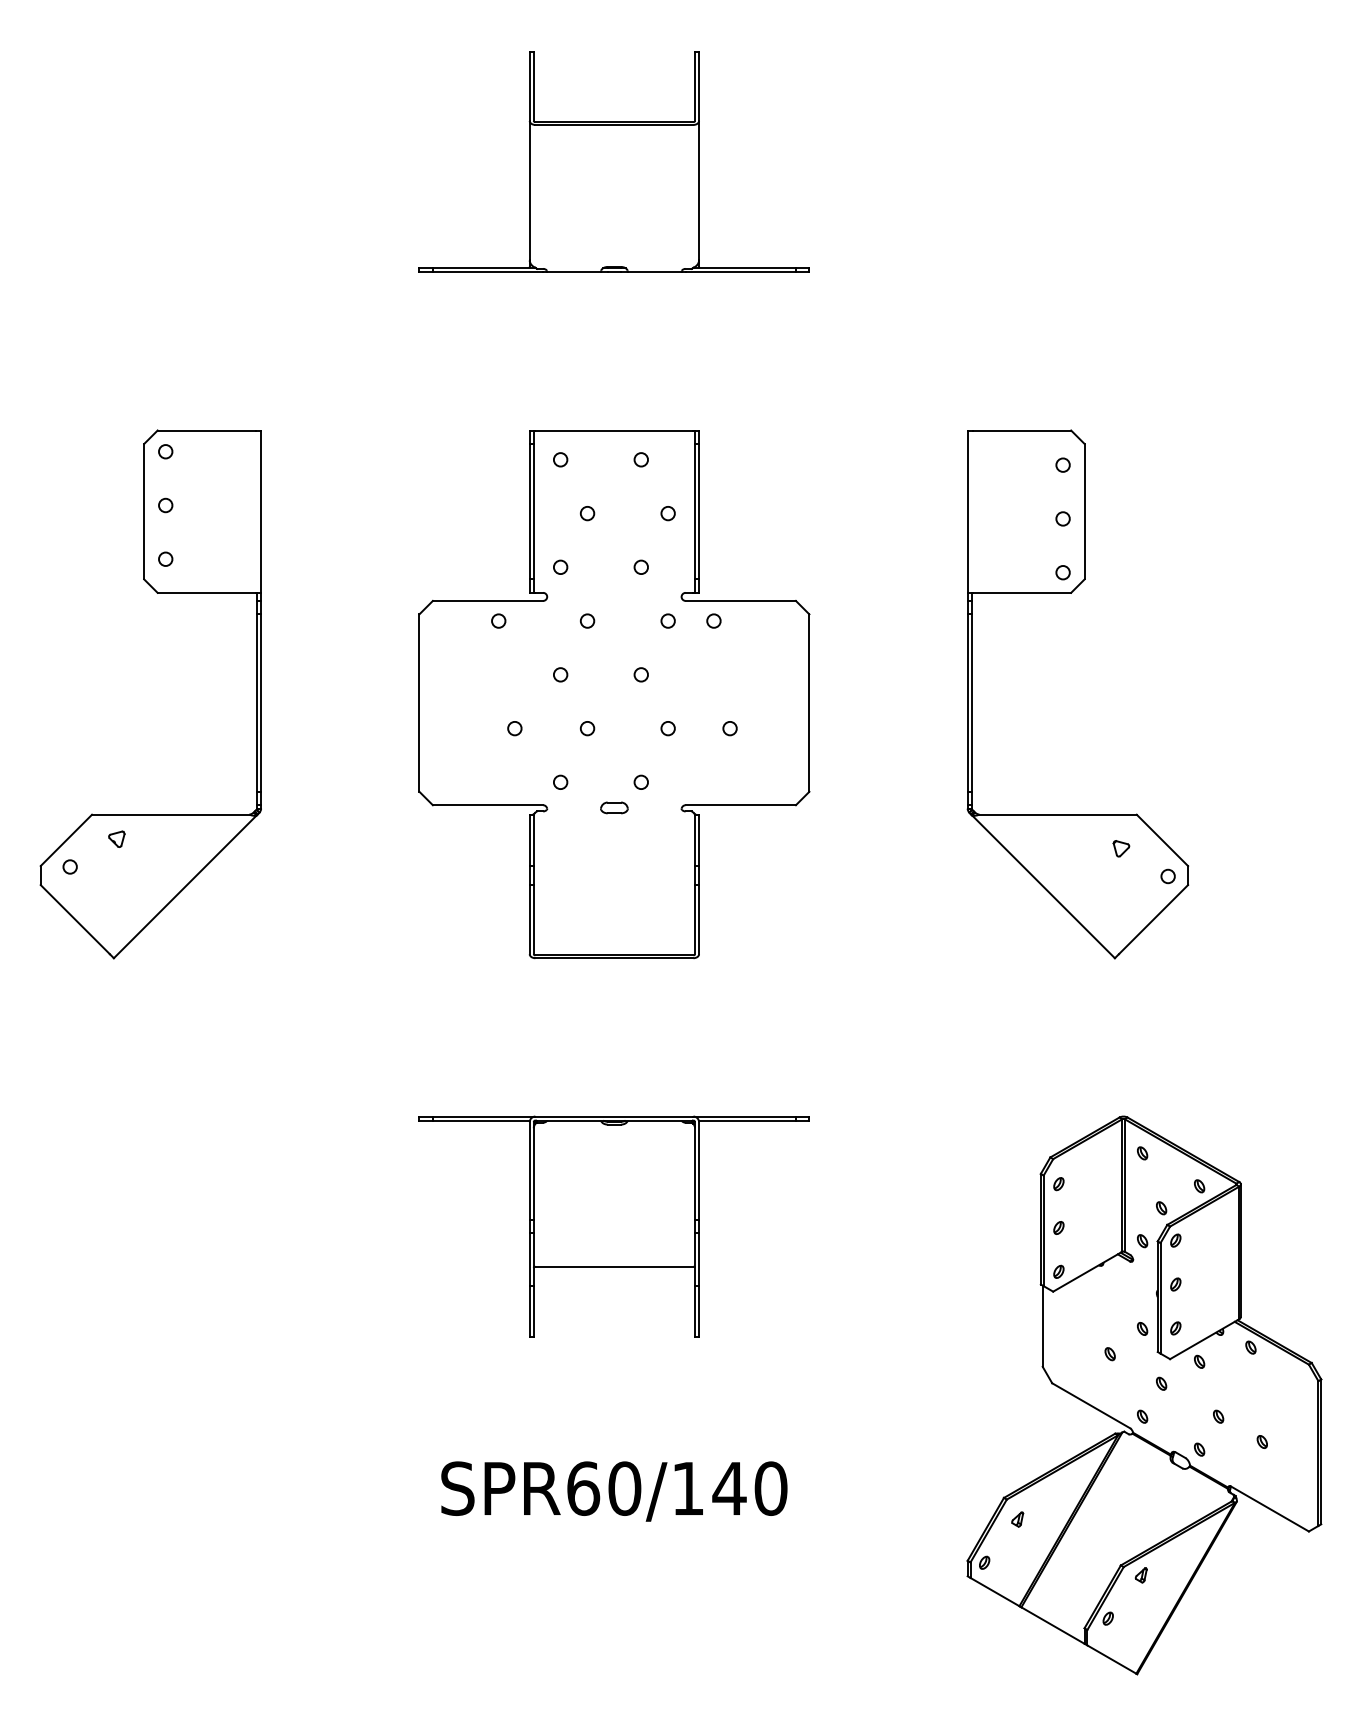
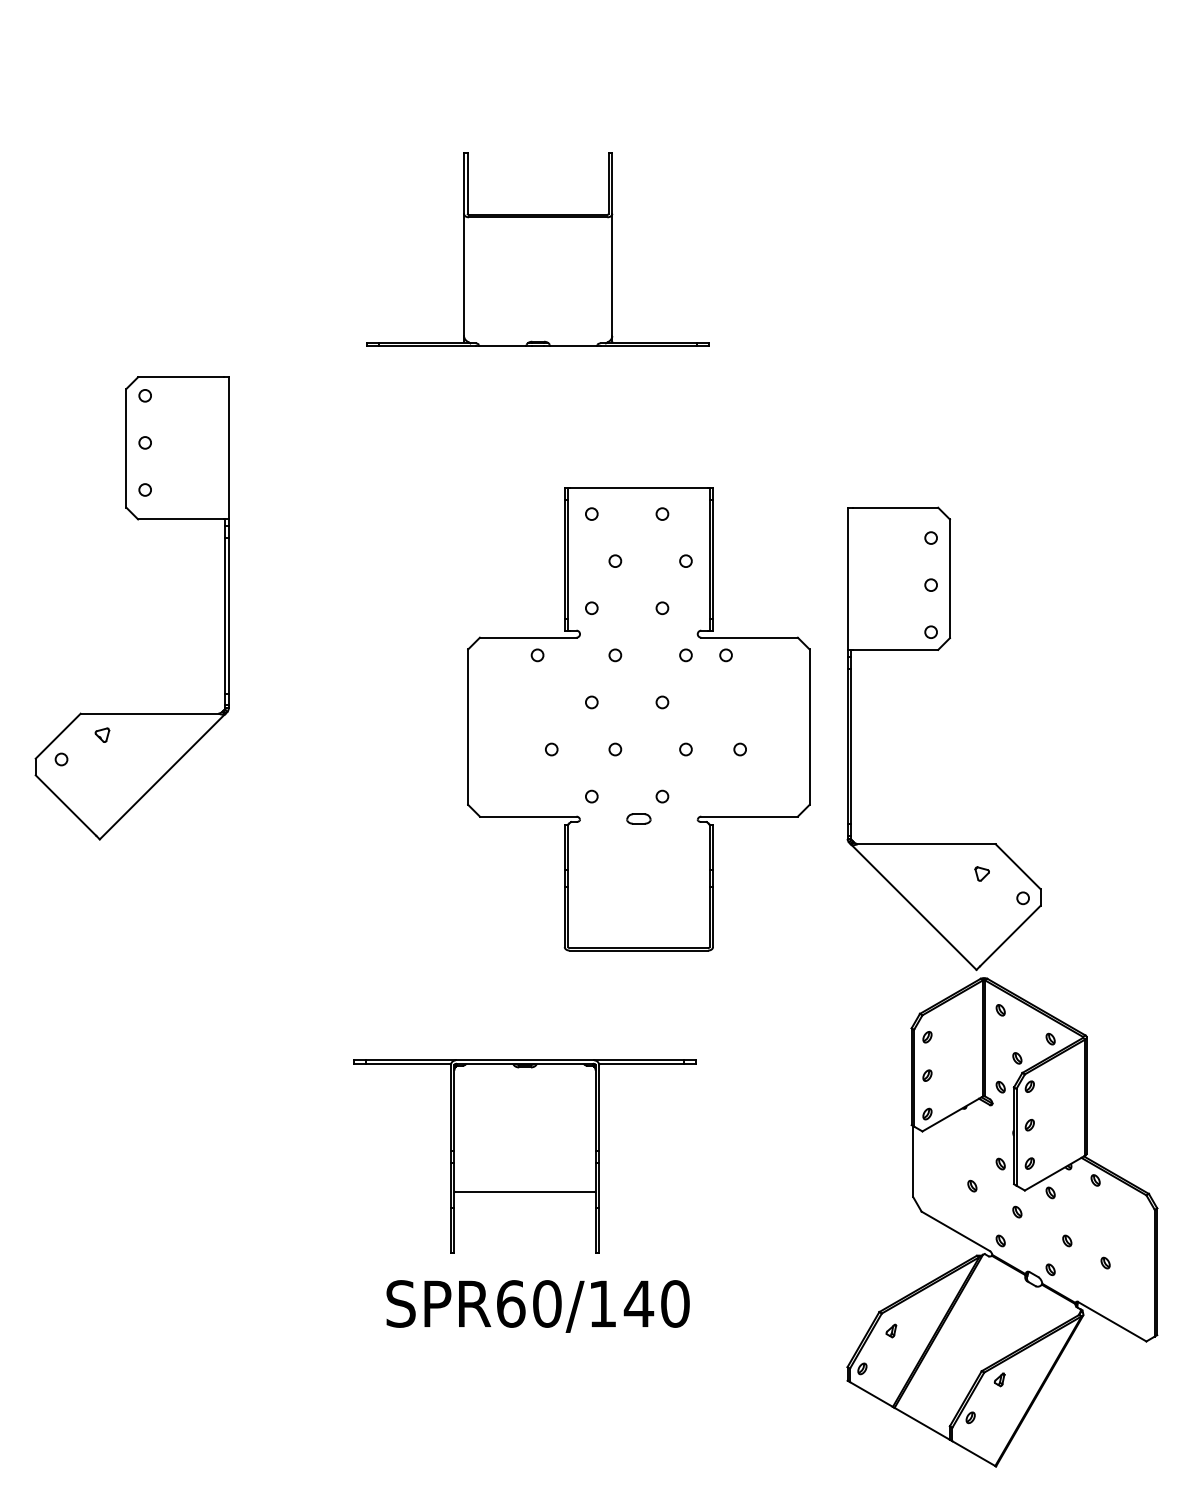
part: (613, 161) -> (537, 249), moved
part: (1071, 593) -> (938, 650), moved
part: (614, 694) -> (638, 719), moved
part: (613, 1226) -> (524, 1156), moved

